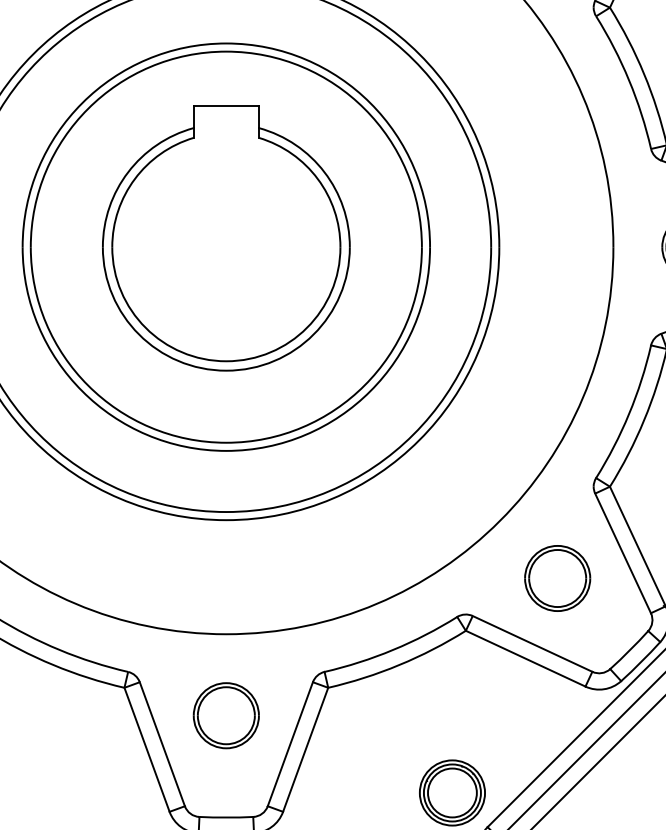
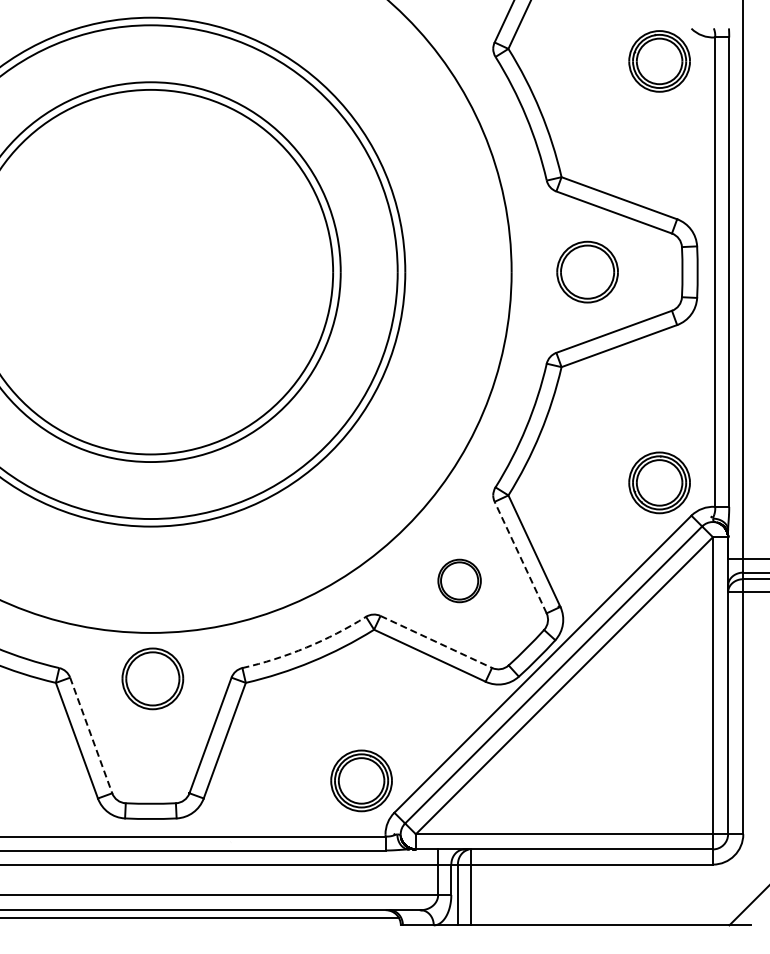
part: (225, 238) -> (150, 264), removed
line: (622, 553) -> (520, 557), solid -> dashed
part: (557, 577) -> (459, 580), size x0.7
line: (532, 643) -> (436, 641), solid -> dashed
arc: (393, 649) -> (306, 647), solid -> dashed
part: (225, 715) -> (152, 678), moved
line: (162, 744) -> (91, 735), solid -> dashed

